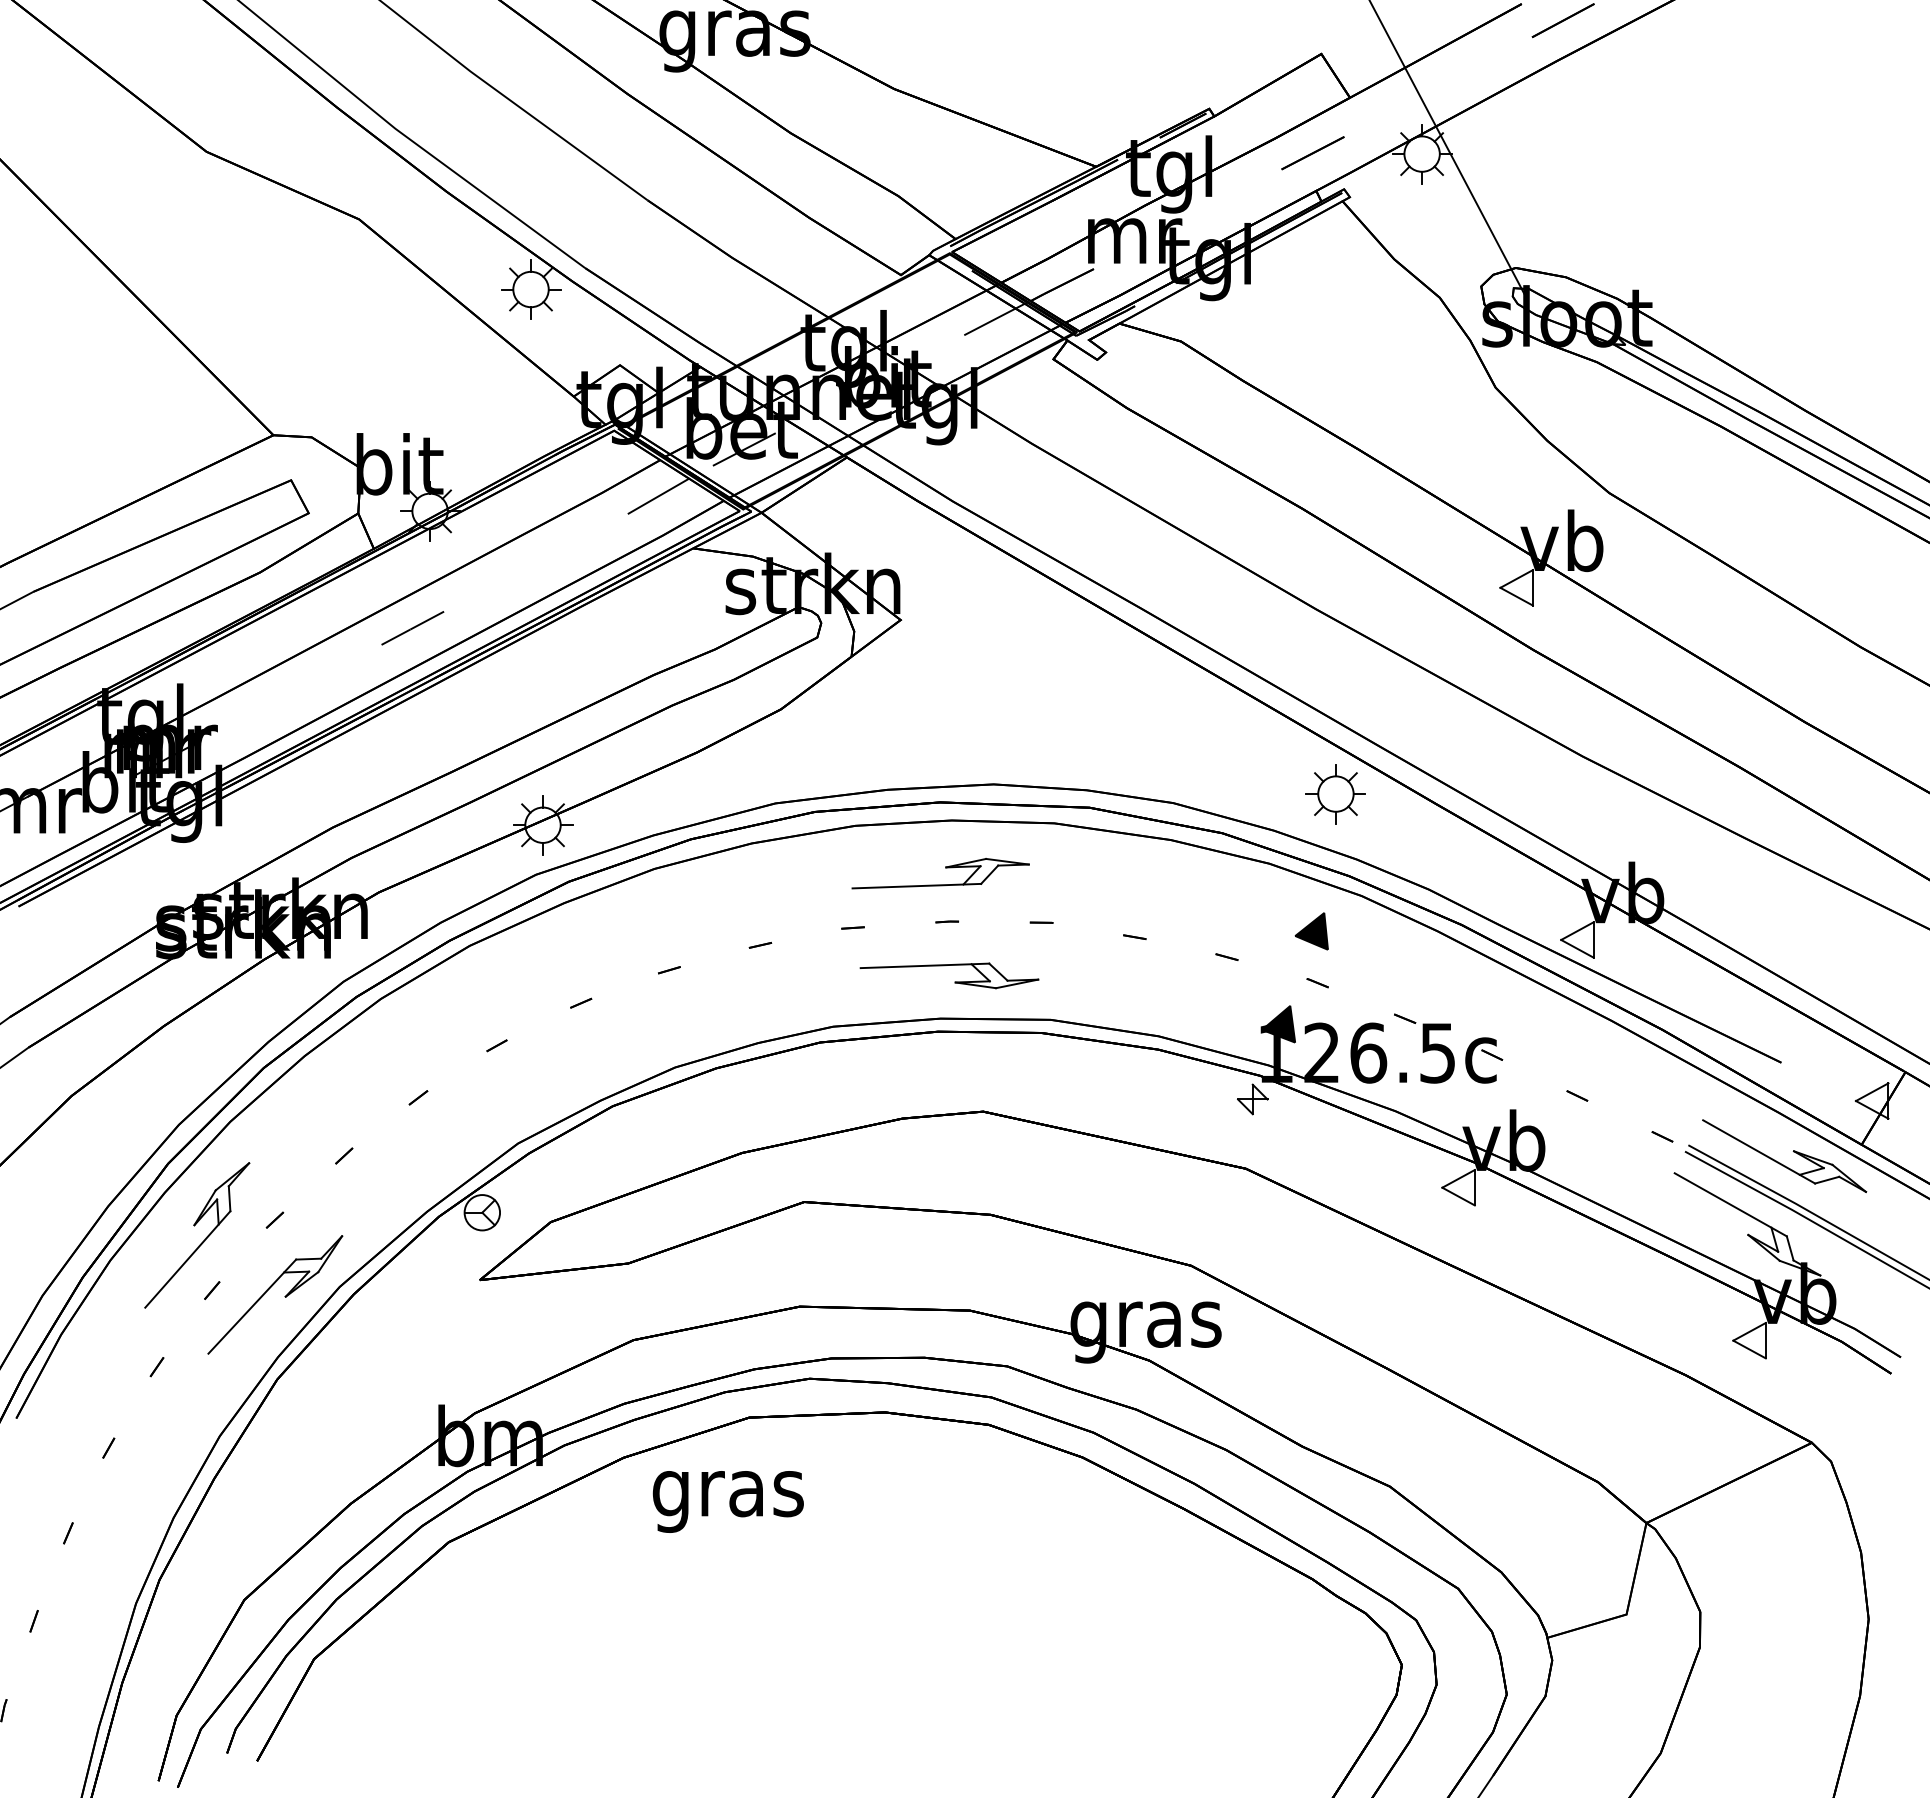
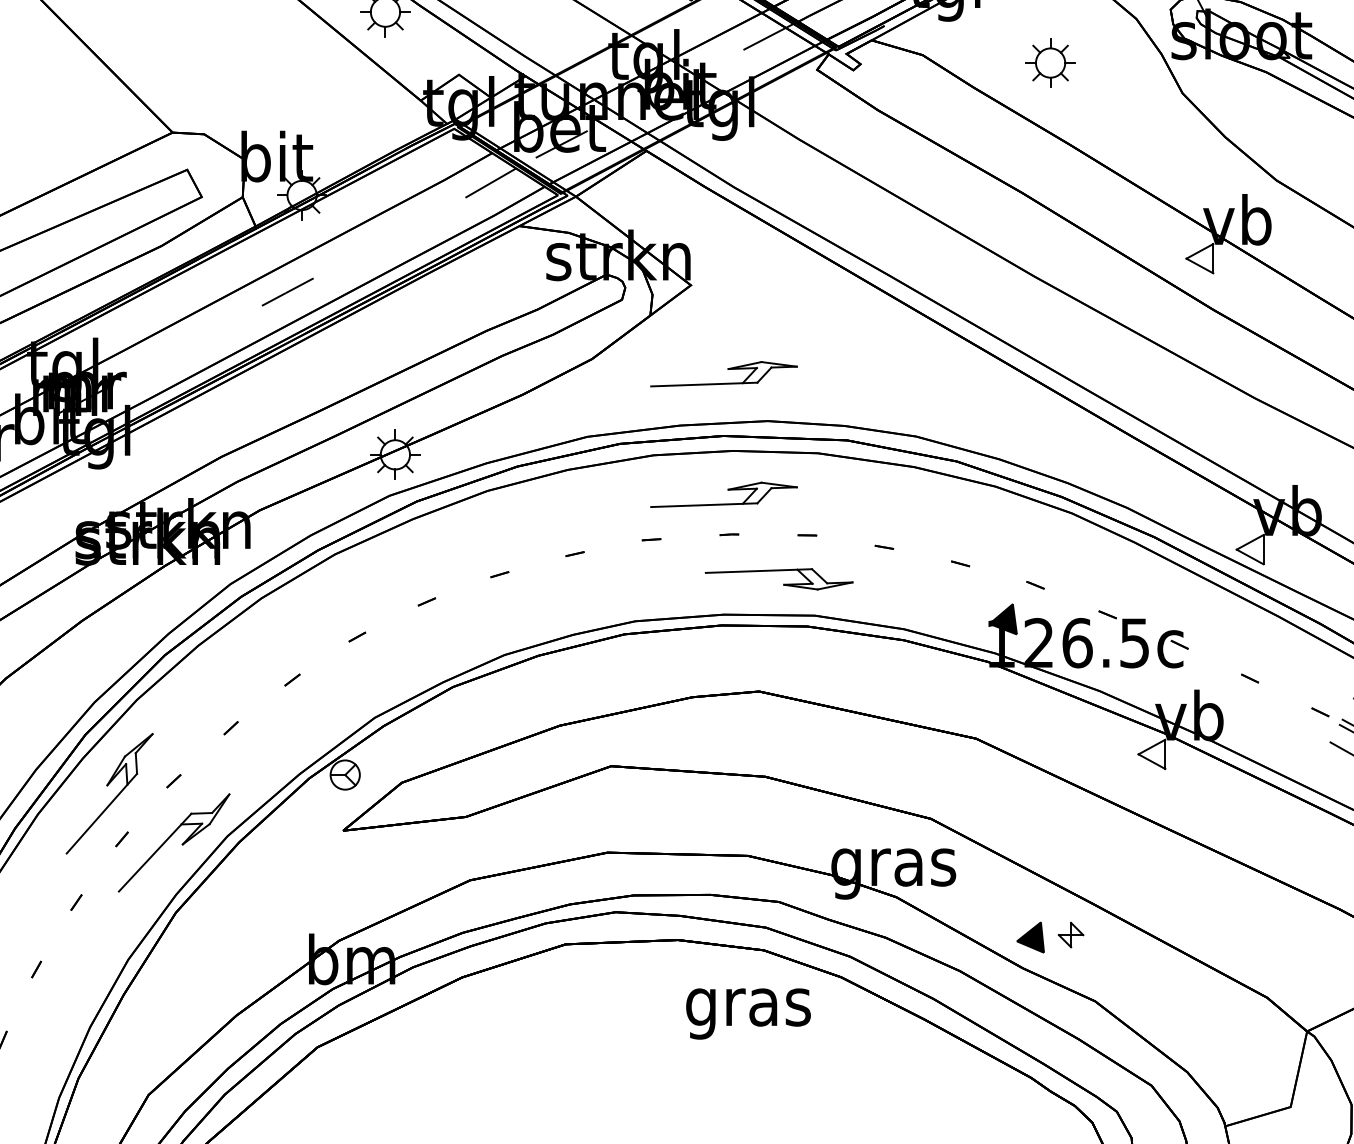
part: (945, 722) -> (727, 369), added
part: (1335, 794) -> (1050, 63), moved
part: (1311, 931) -> (1030, 937), moved
part: (954, 981) -> (783, 583), moved
part: (1252, 1099) -> (1070, 935), moved
text: (727, 1501) -> (747, 1013), moved

